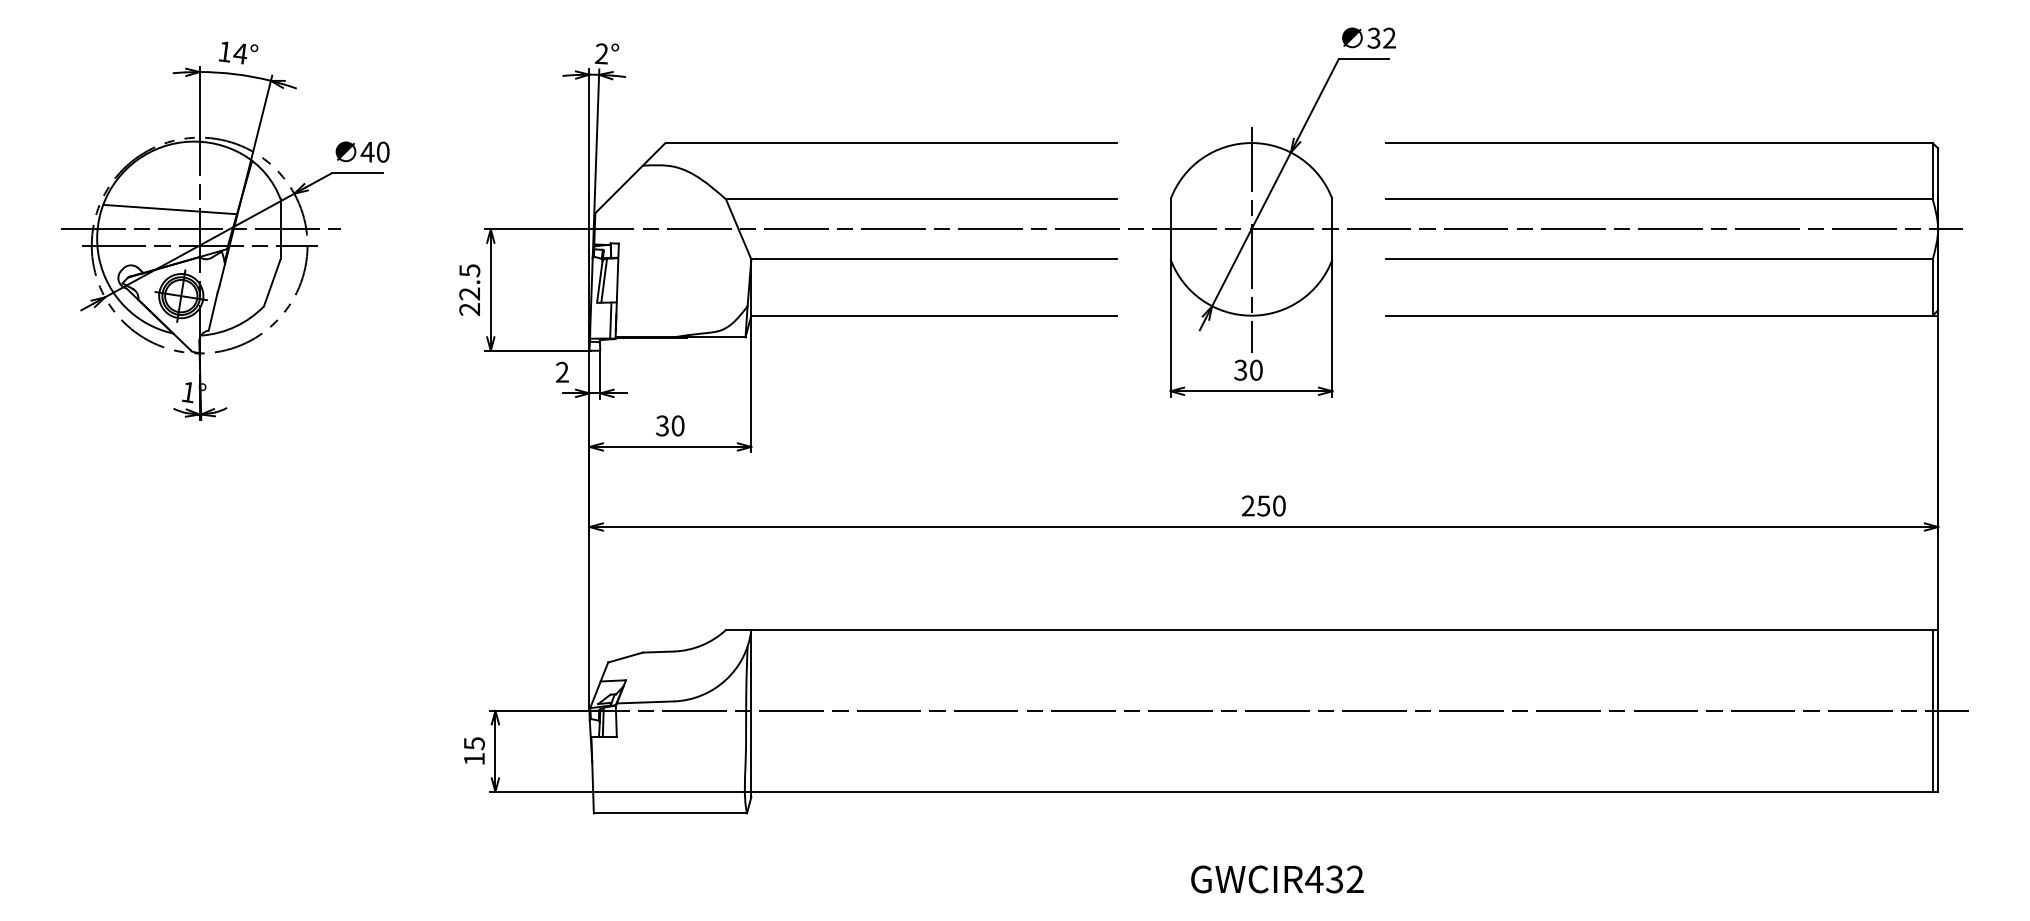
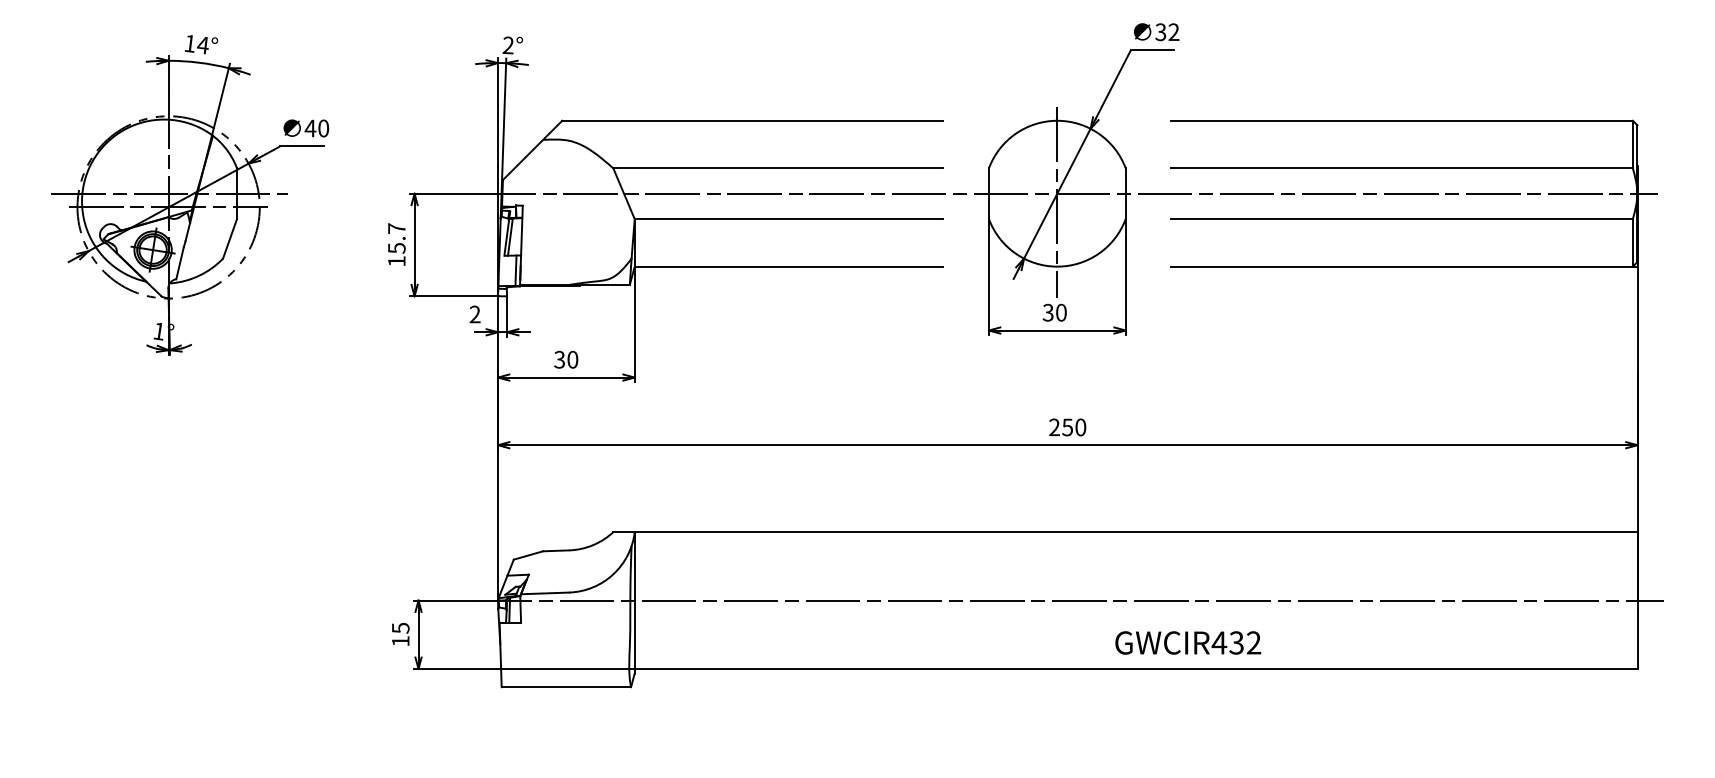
line: (169, 208) -> (143, 176), removed
text: (469, 289) -> (396, 244), 22.5 -> 15.7
line: (1933, 710) -> (1633, 600), removed
text: (1277, 878) -> (1188, 642), moved

